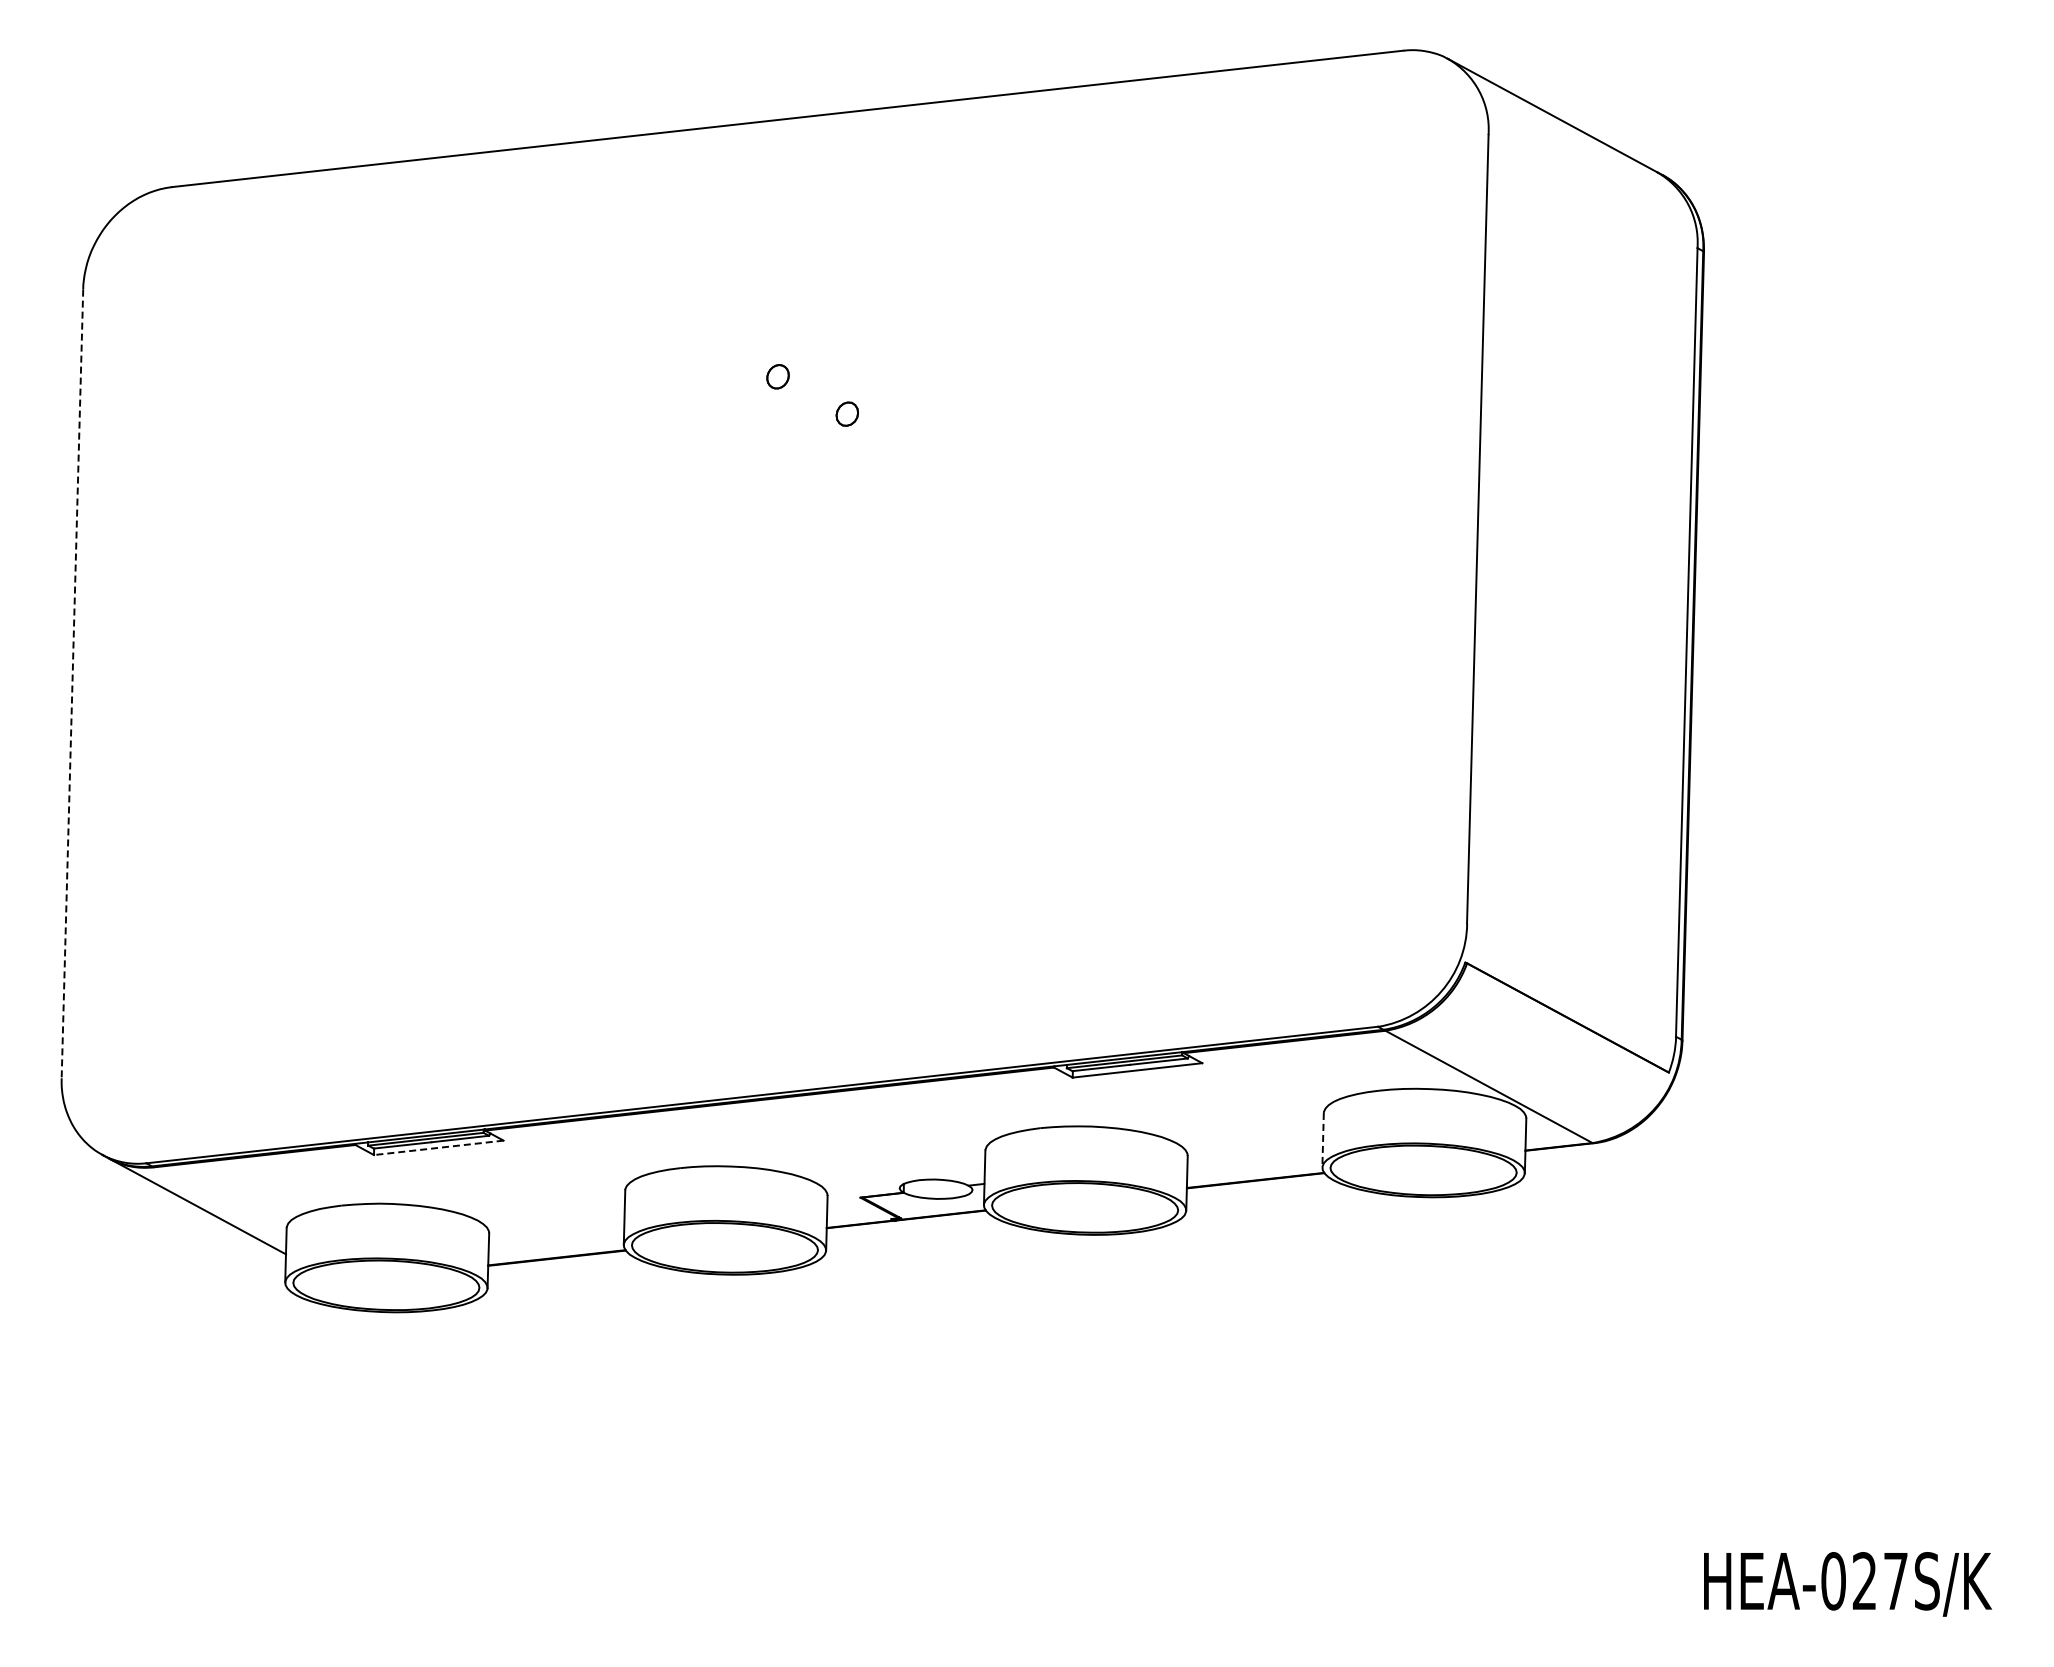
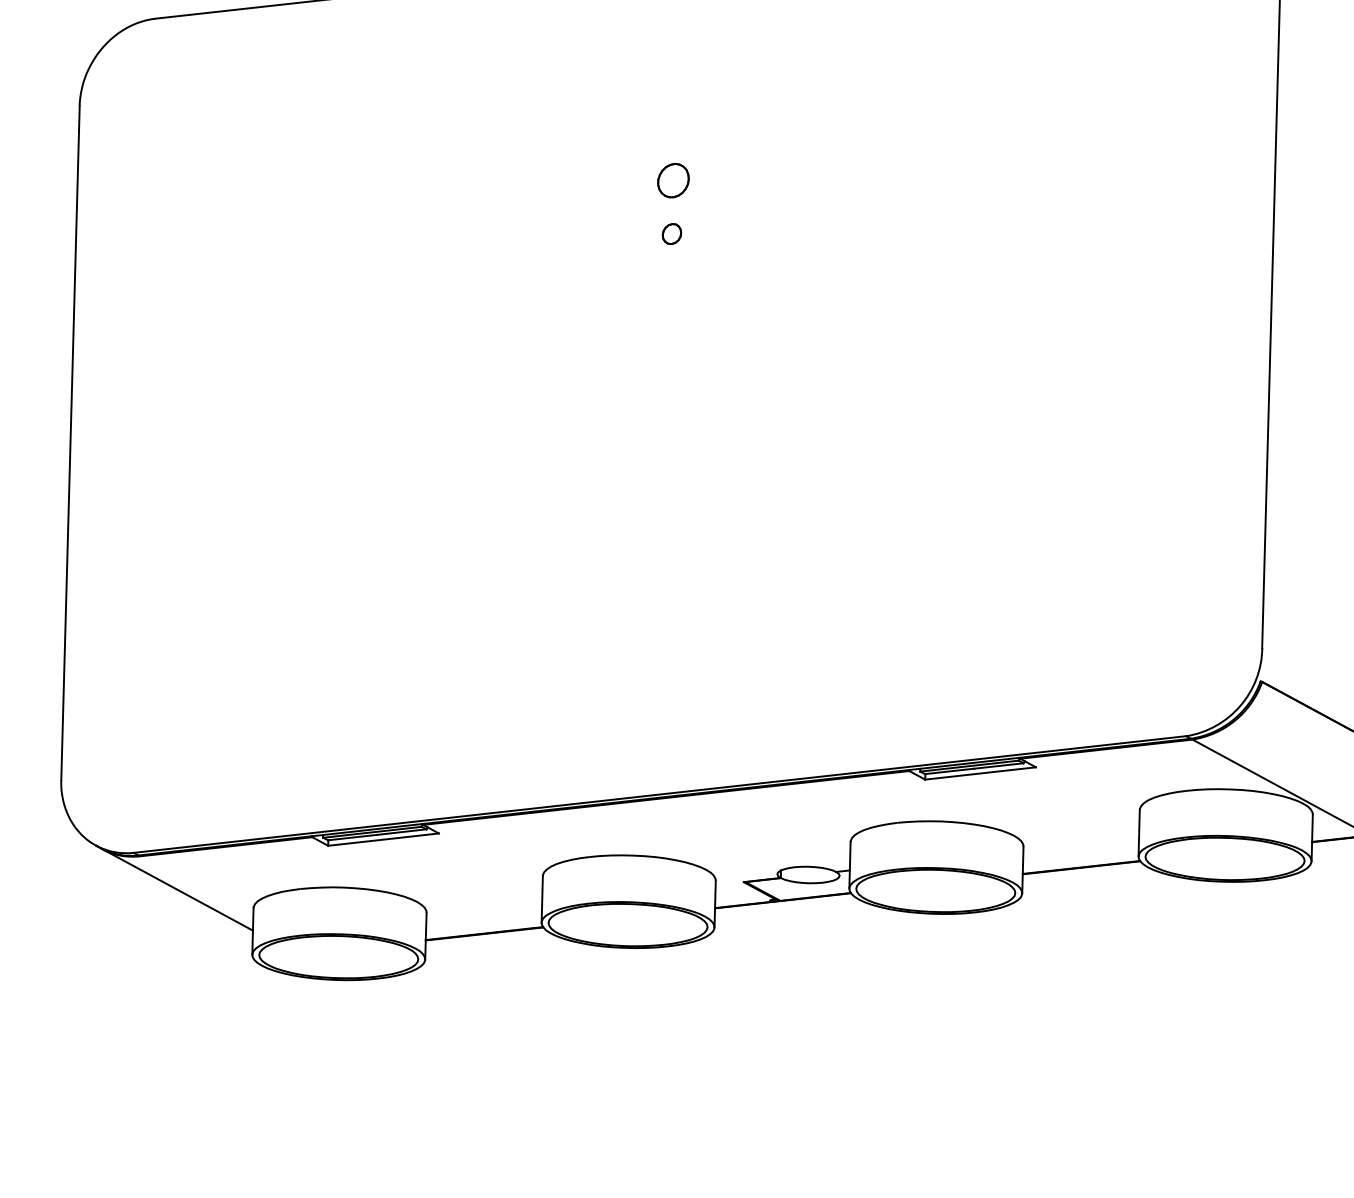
part: (777, 376) -> (672, 180), size x1.67
part: (846, 413) -> (671, 233), moved
line: (72, 684) -> (70, 443), dashed -> solid
line: (1323, 1140) -> (1139, 833), dashed -> solid
line: (438, 1147) -> (383, 839), dashed -> solid

